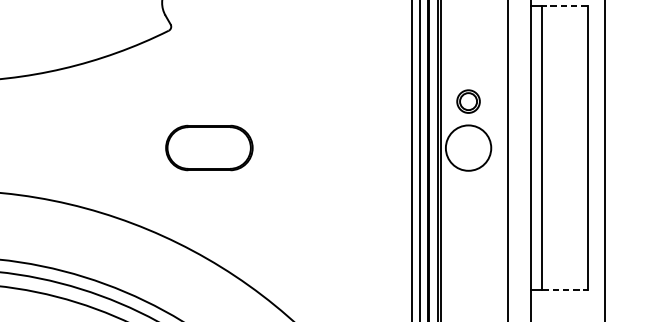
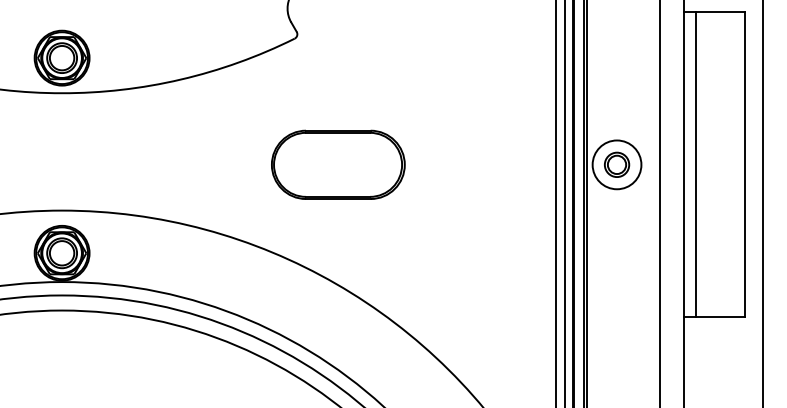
line: (564, 6) -> (720, 12), dashed -> solid
part: (468, 101) -> (617, 164), moved
part: (209, 147) -> (338, 164), size x1.43
line: (565, 290) -> (721, 317), dashed -> solid

